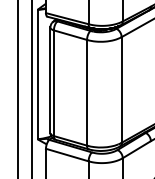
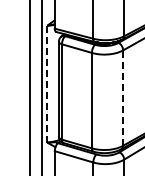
line: (37, 73) -> (47, 83), solid -> dashed
line: (122, 90) -> (123, 98), solid -> dashed

